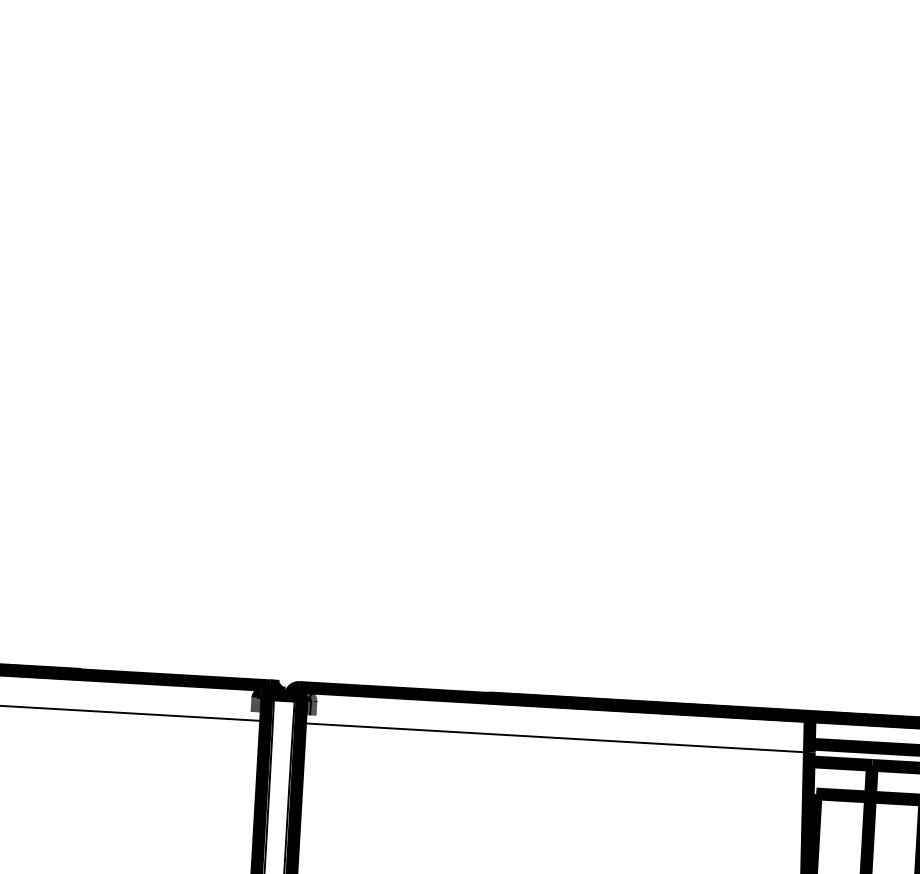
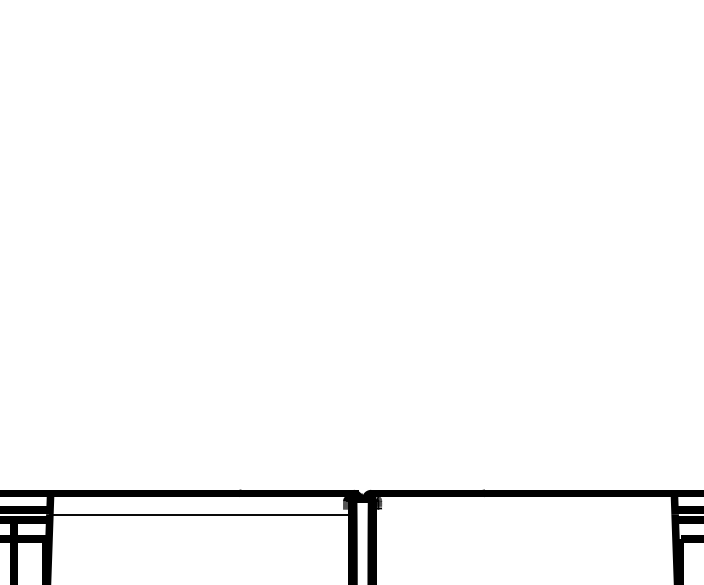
line: (552, 737) -> (522, 514), removed

